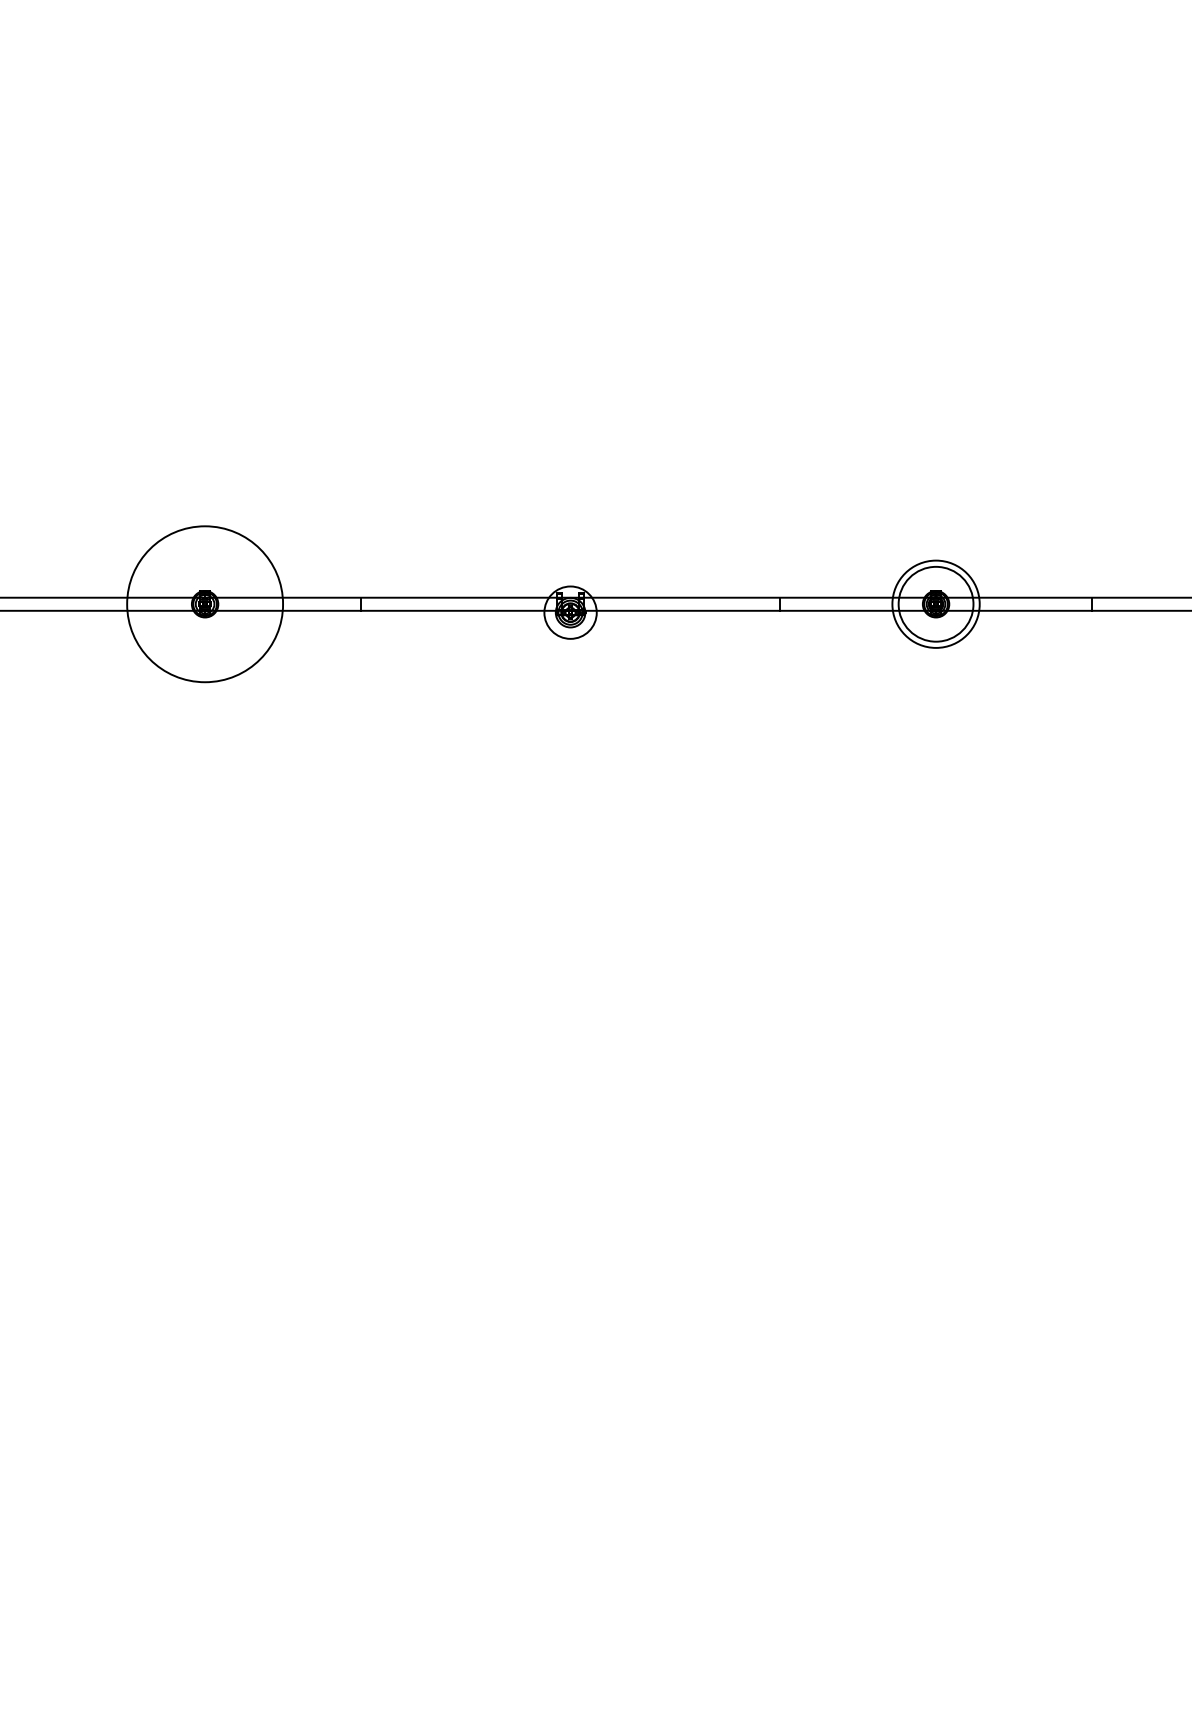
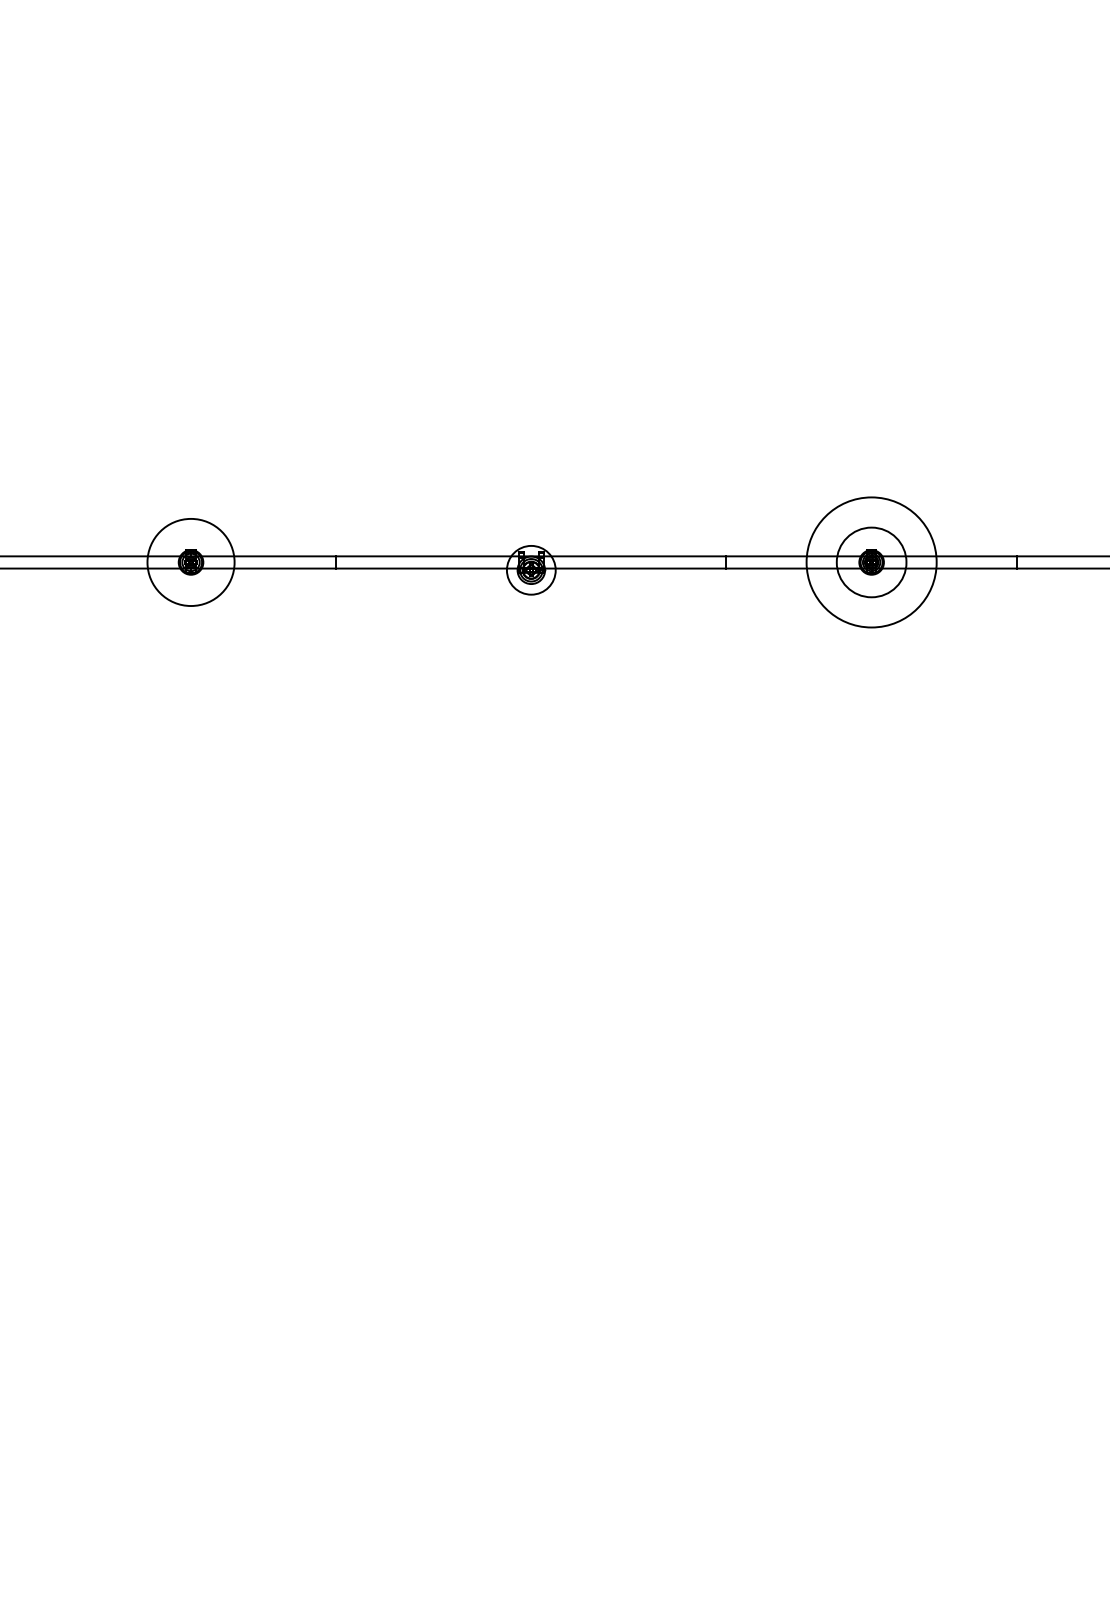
circle: (935, 603) -> (871, 561), size x1.6
circle: (205, 604) -> (191, 562), size x0.6

